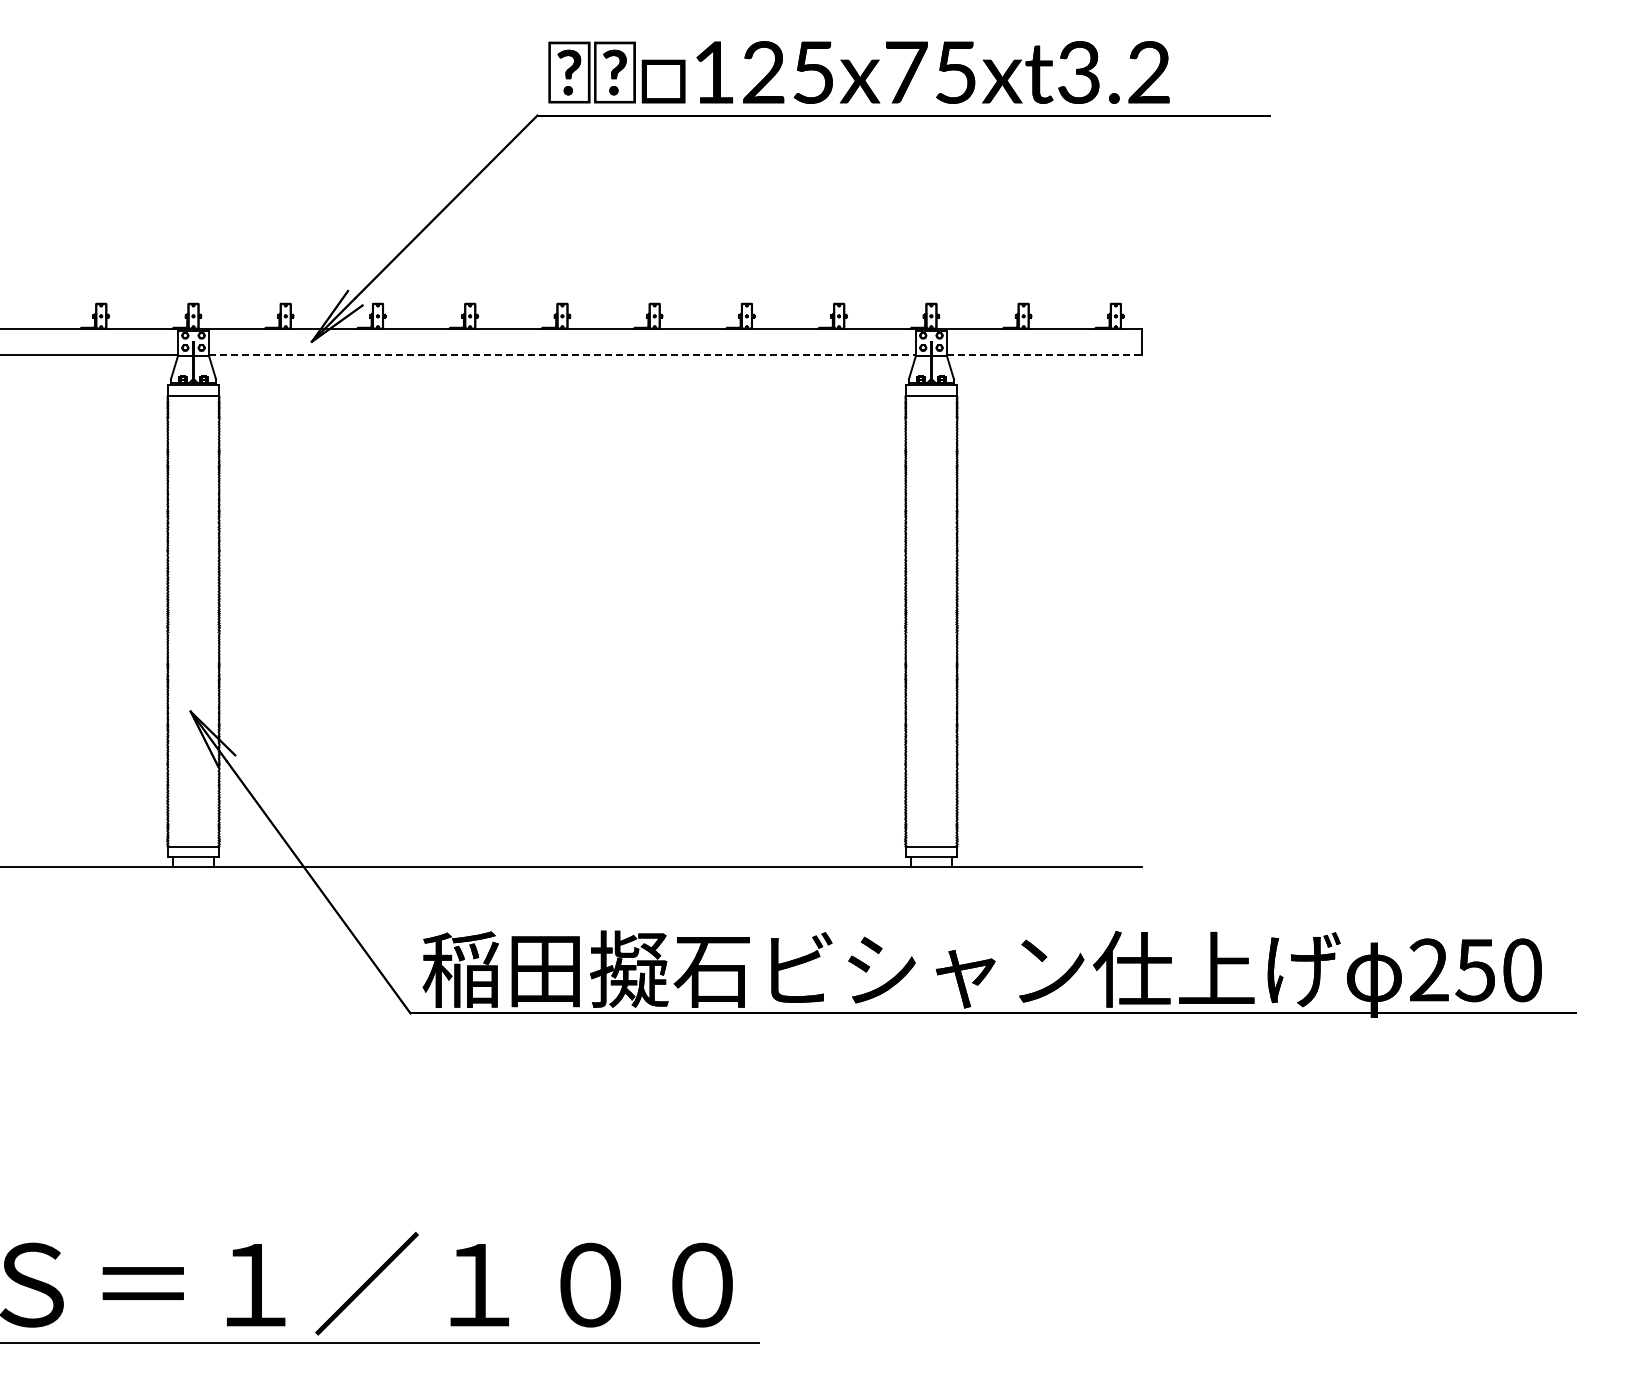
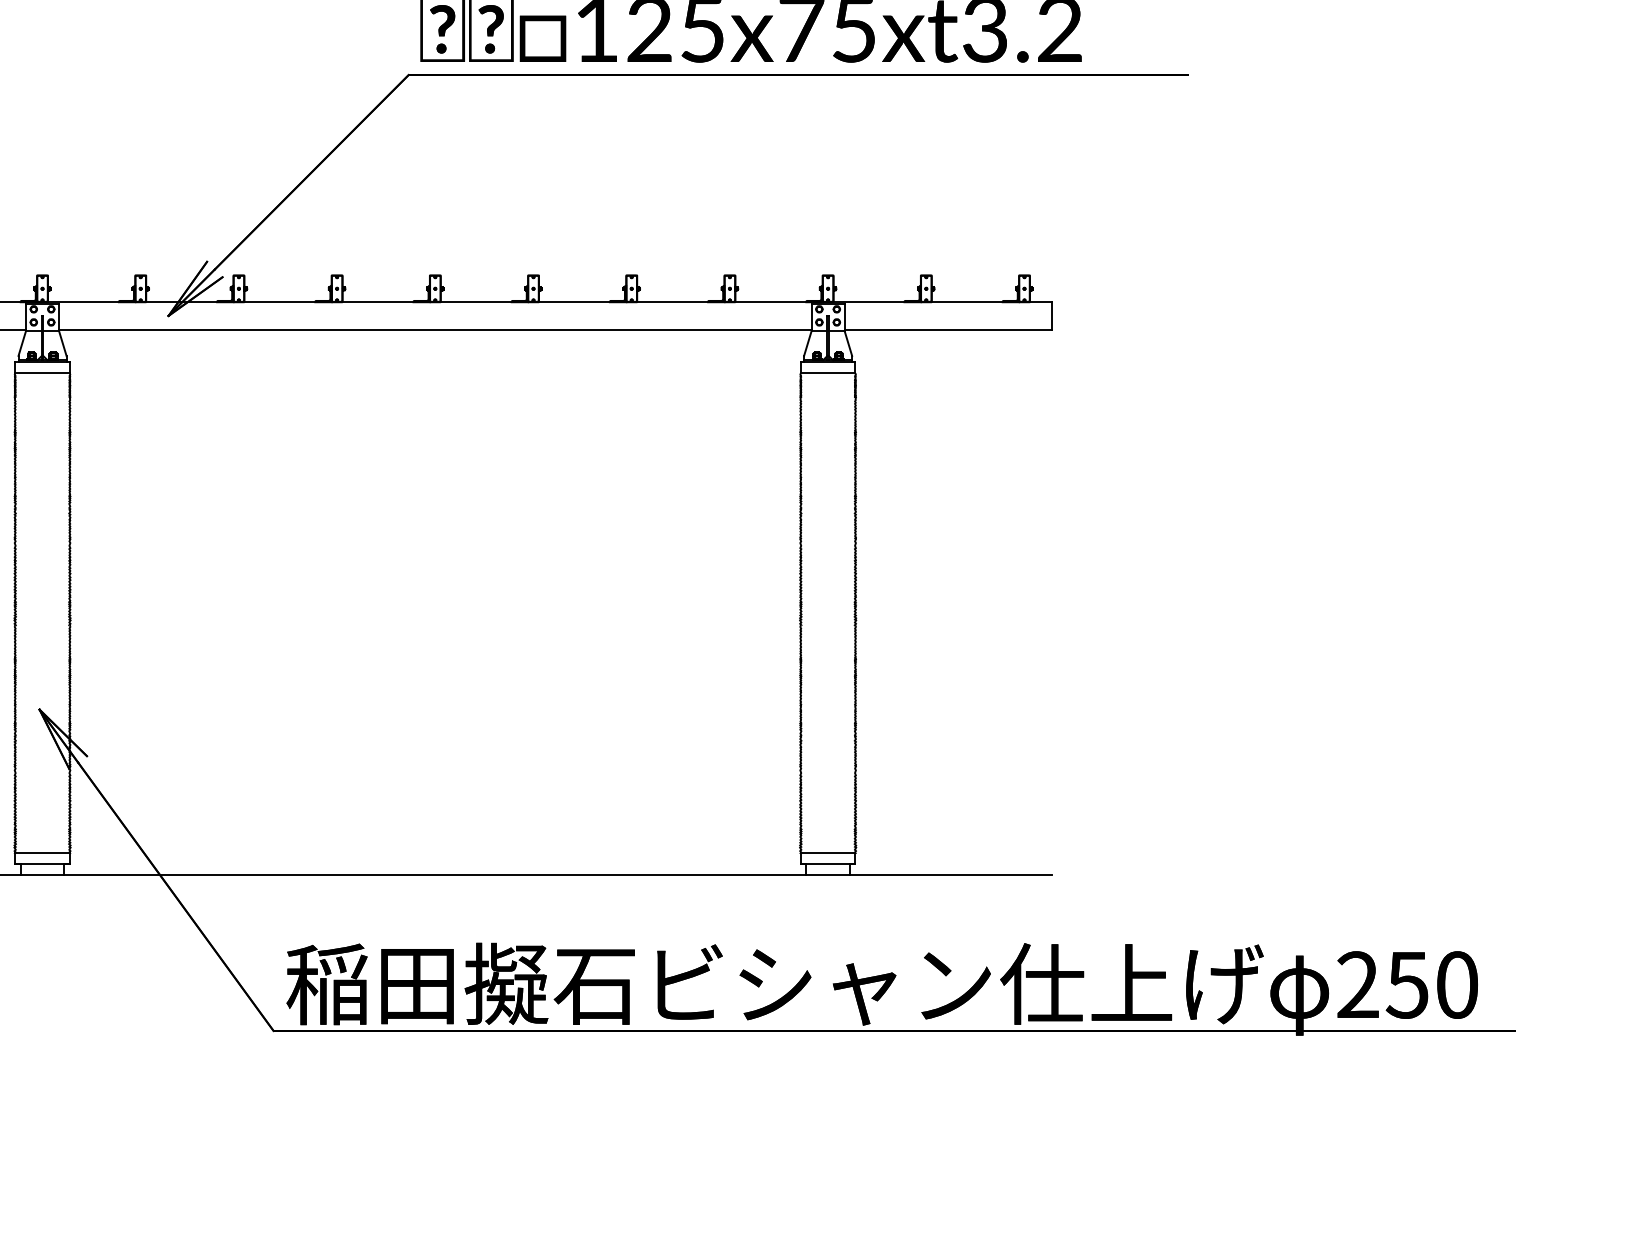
line: (562, 354) -> (435, 329), dashed -> solid
line: (1044, 354) -> (948, 329), dashed -> solid

